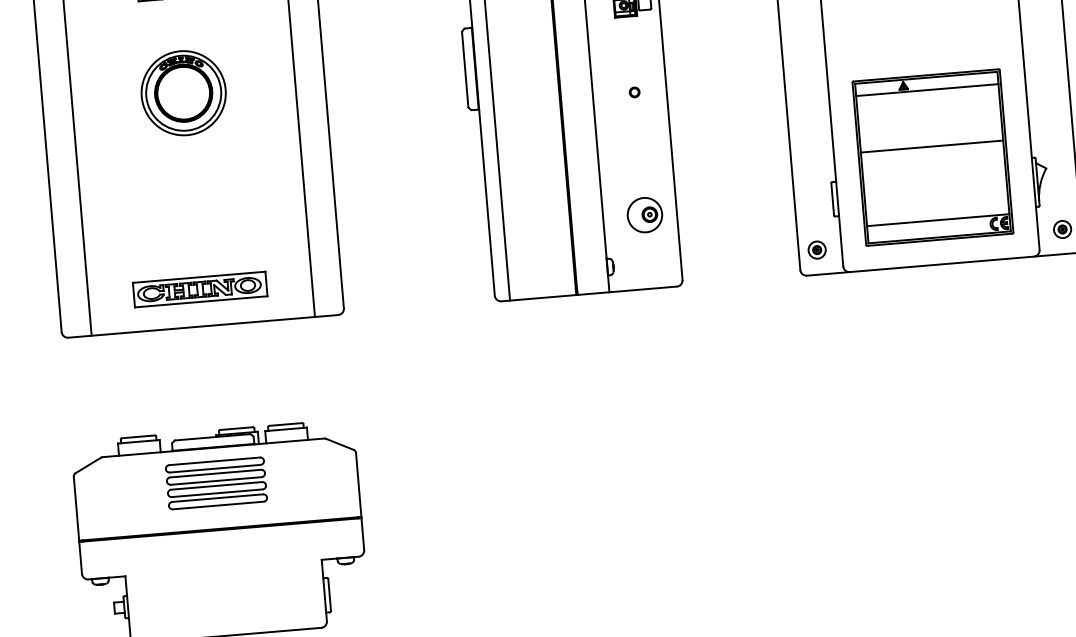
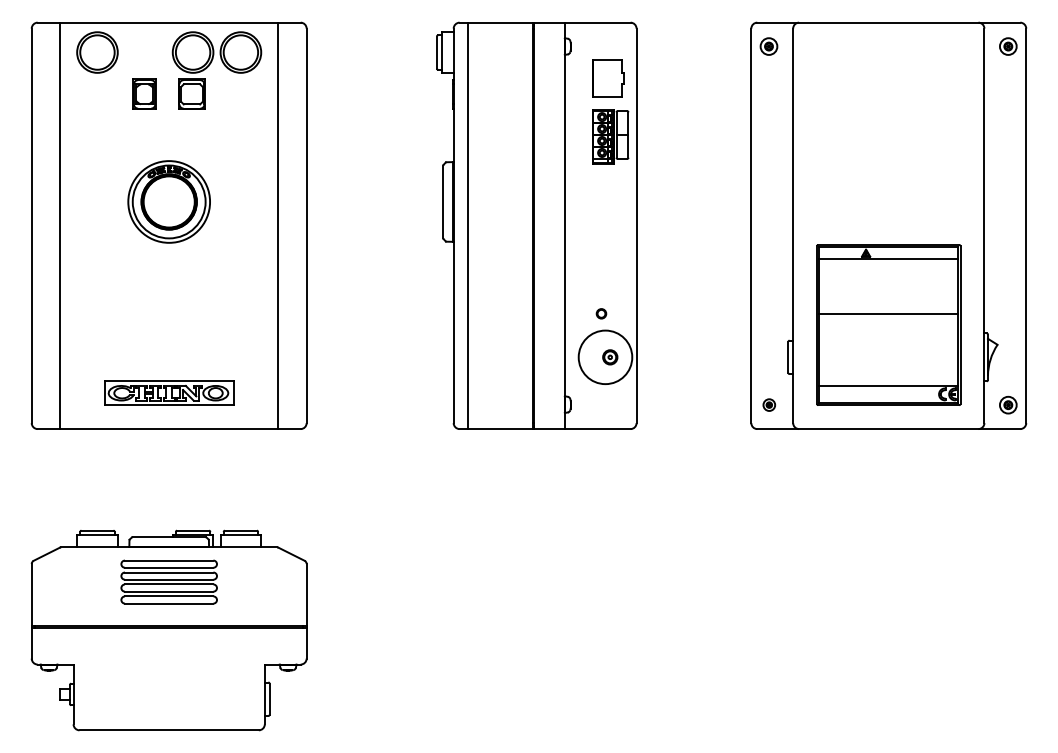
part: (634, 92) -> (601, 313), moved
circle: (644, 215) -> (605, 357), size x1.6
part: (817, 249) -> (769, 404), size x0.7

